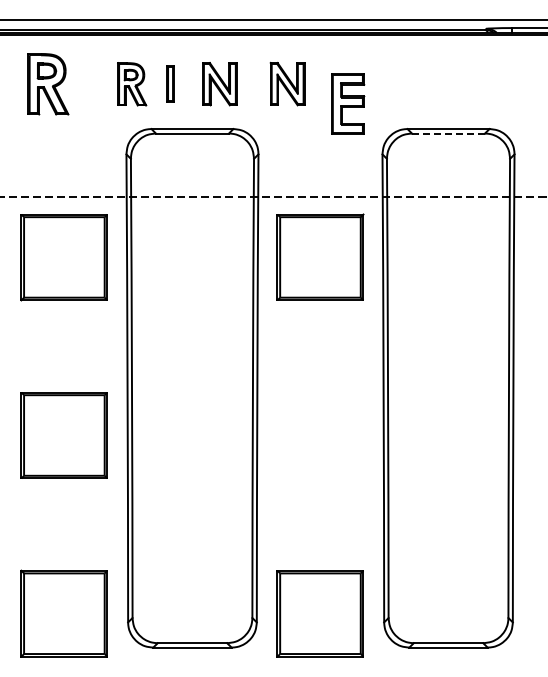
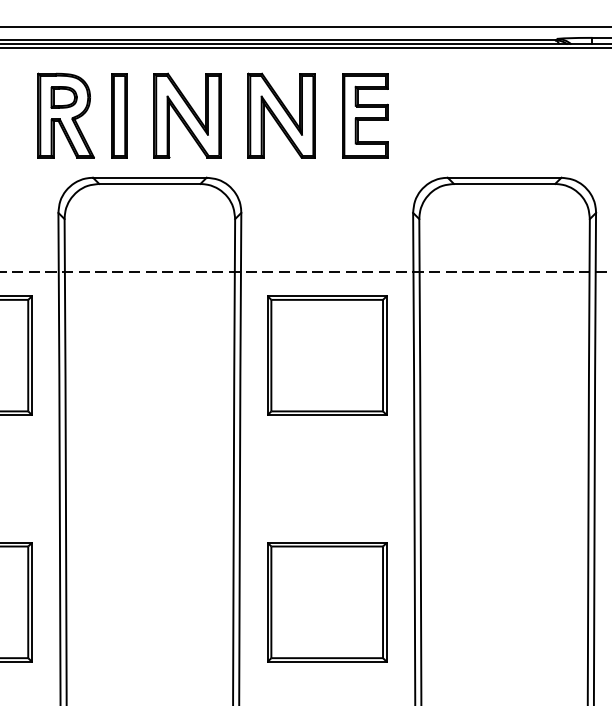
part: (170, 83) -> (119, 114), size x1.67
part: (219, 83) -> (187, 114), size x1.43
part: (287, 83) -> (281, 114), size x1.43
part: (132, 84) -> (66, 116), size x1.43
part: (348, 103) -> (366, 114), moved
line: (448, 133) -> (504, 183), dashed -> solid
part: (319, 435) -> (325, 602), added

